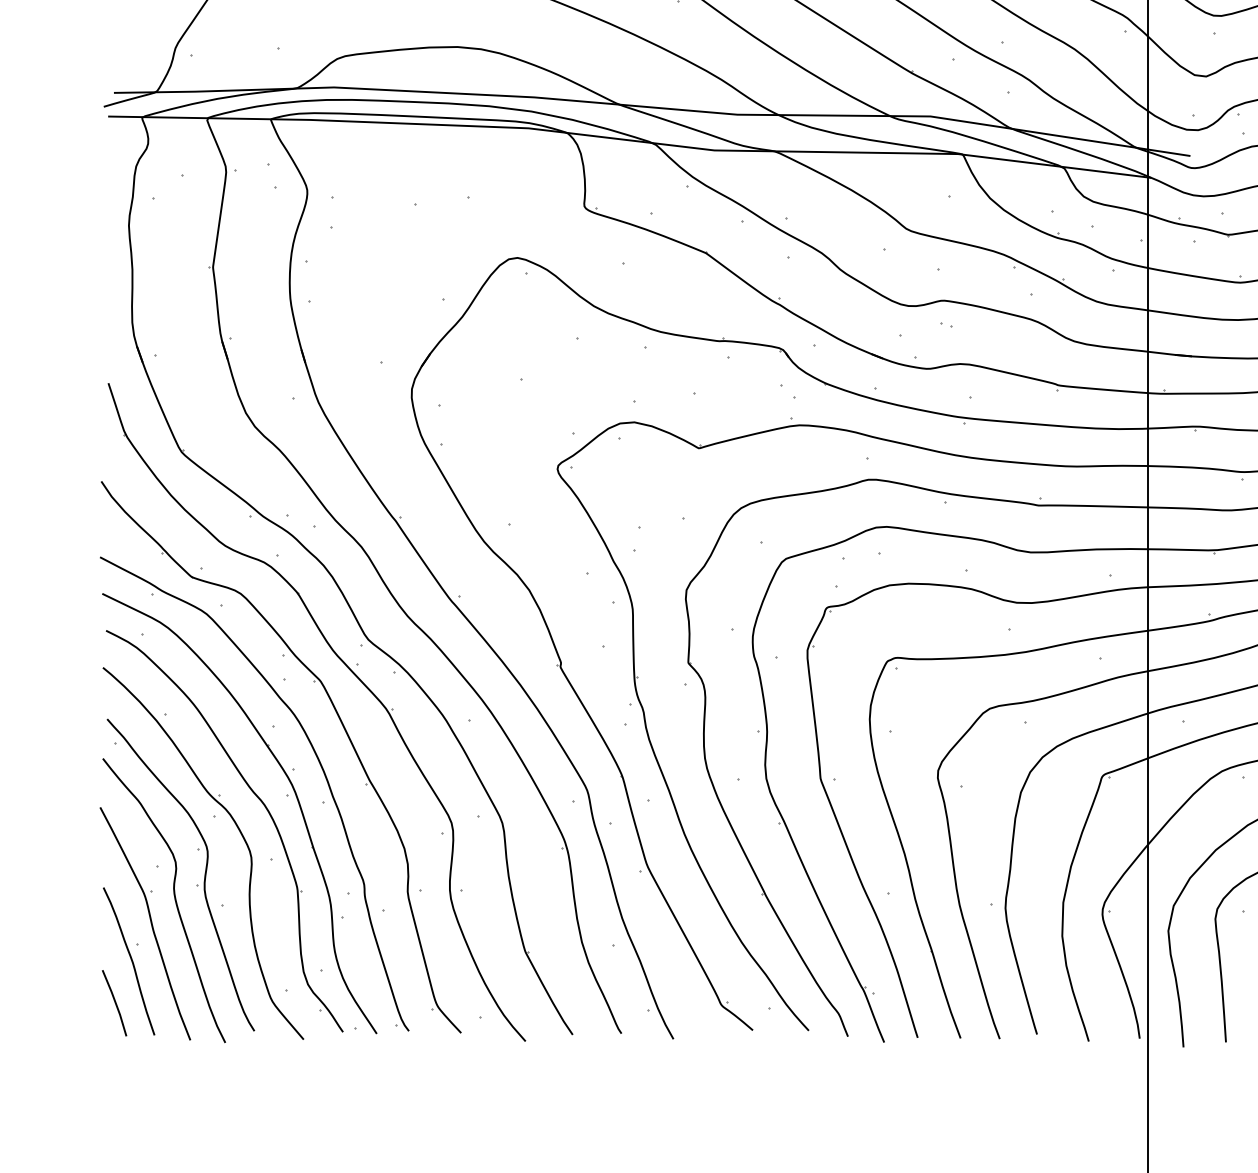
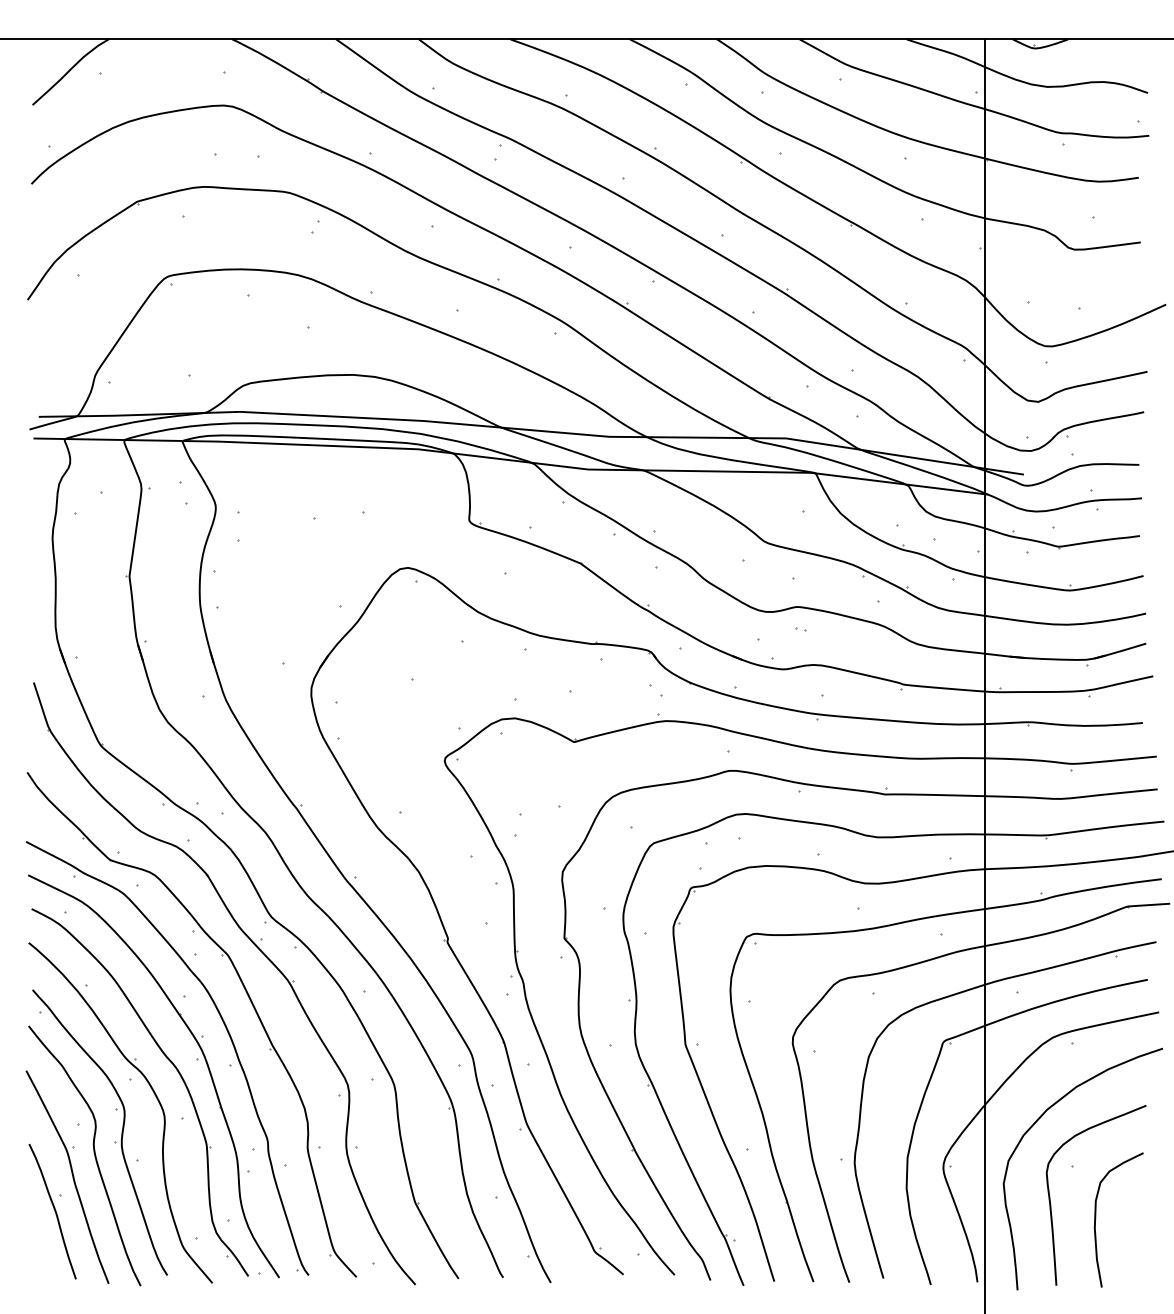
line: (114, 1002) -> (39, 1249), removed

